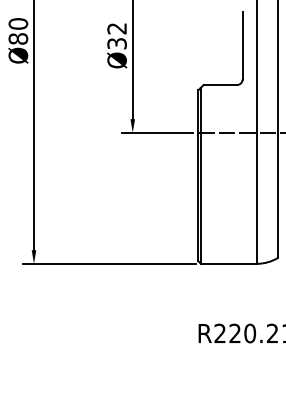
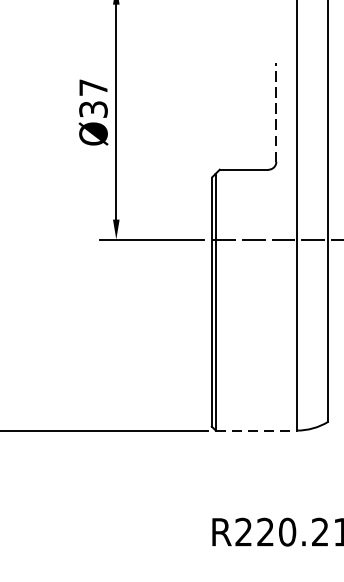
text: (116, 28) -> (92, 87), Ø32 -> Ø37
line: (242, 45) -> (276, 112), solid -> dashed
line: (228, 263) -> (255, 430), solid -> dashed

